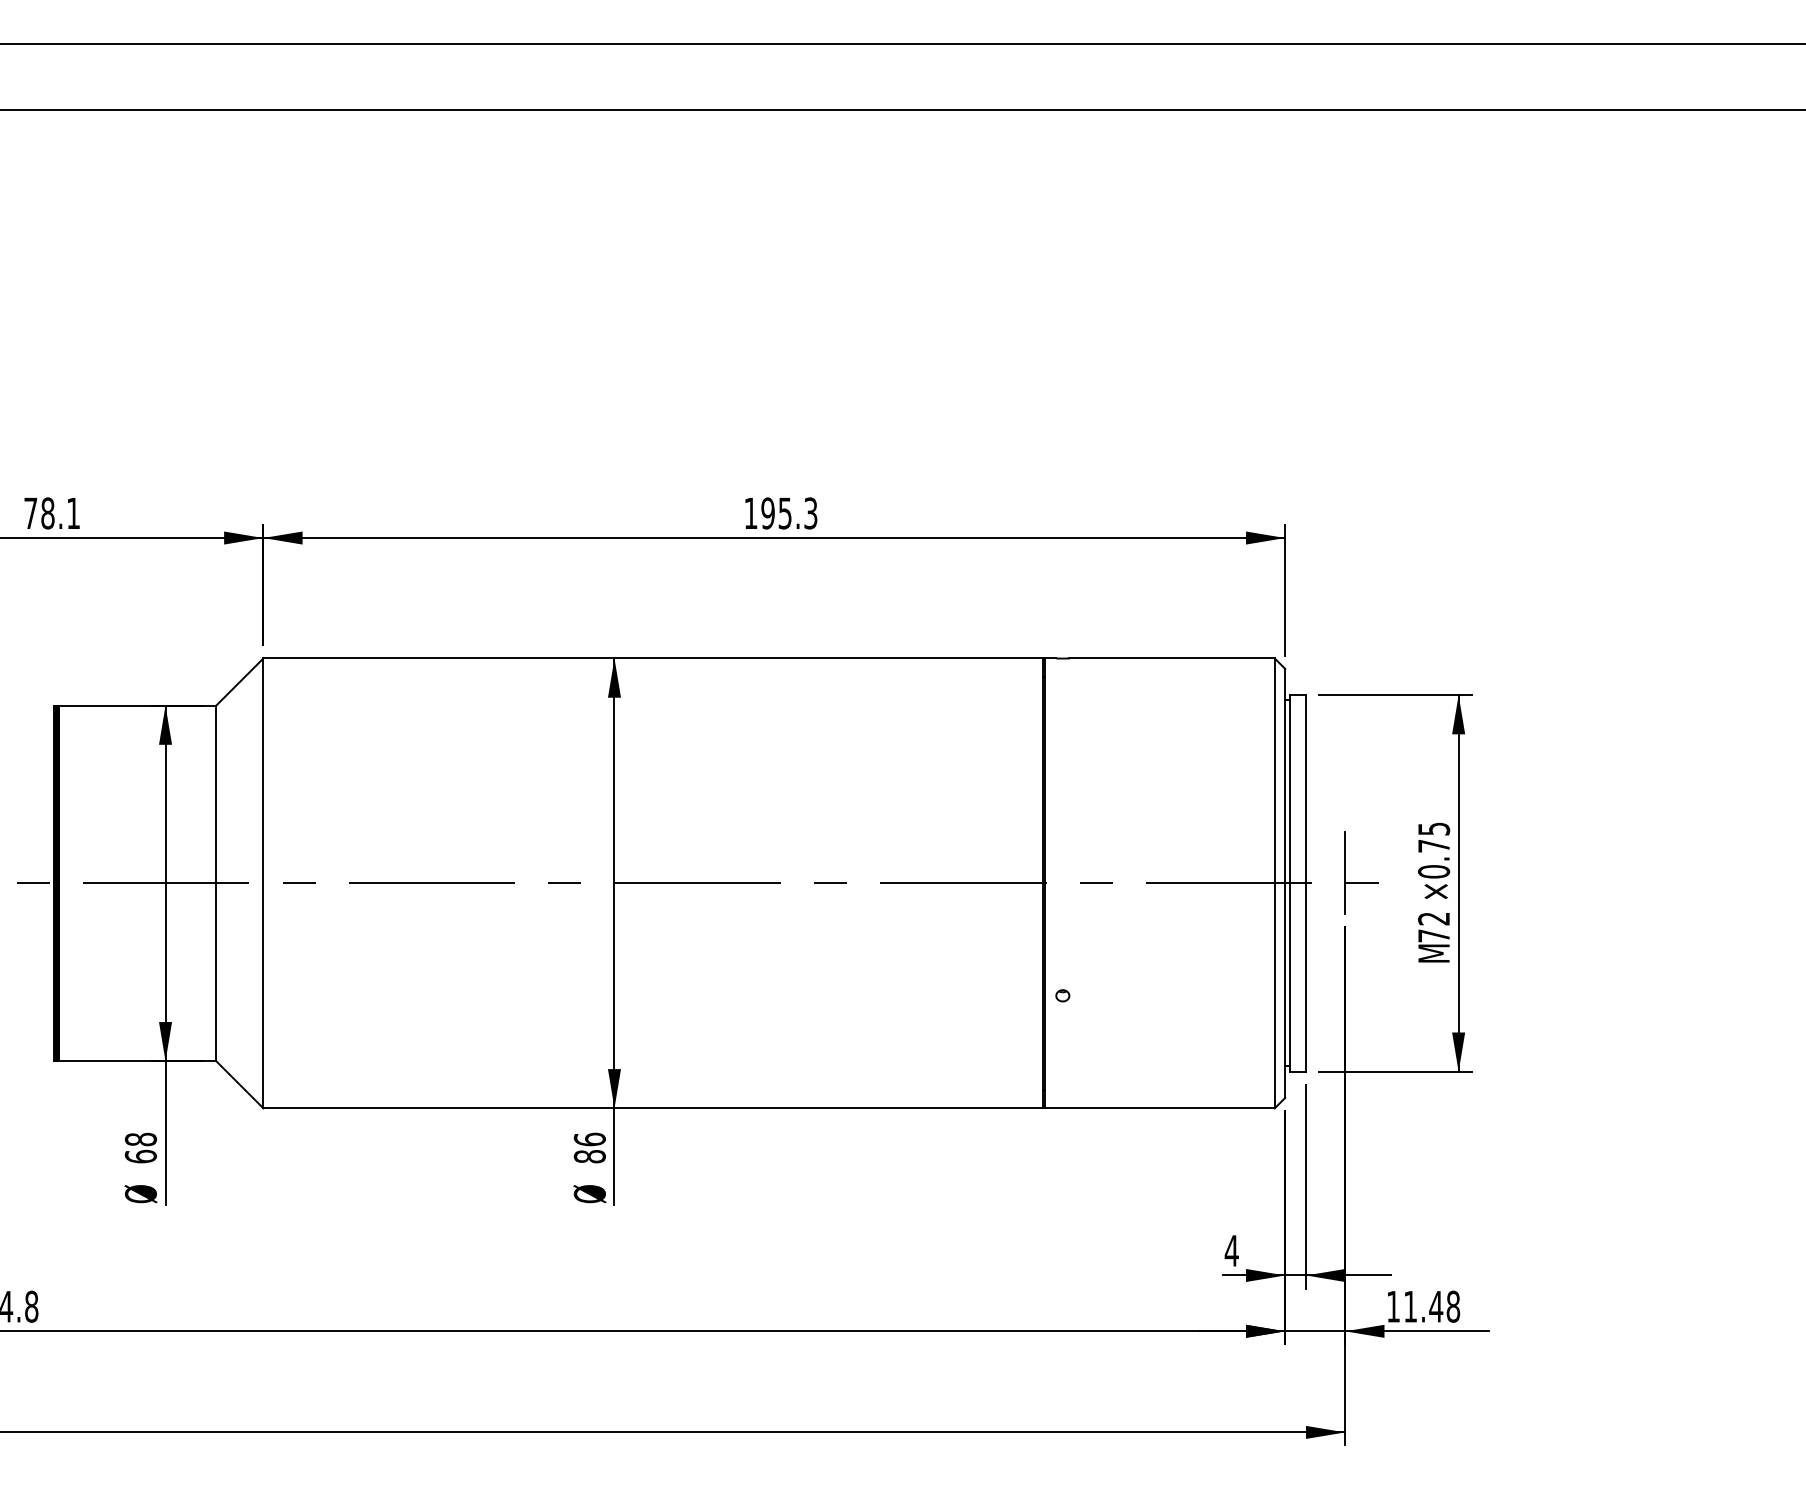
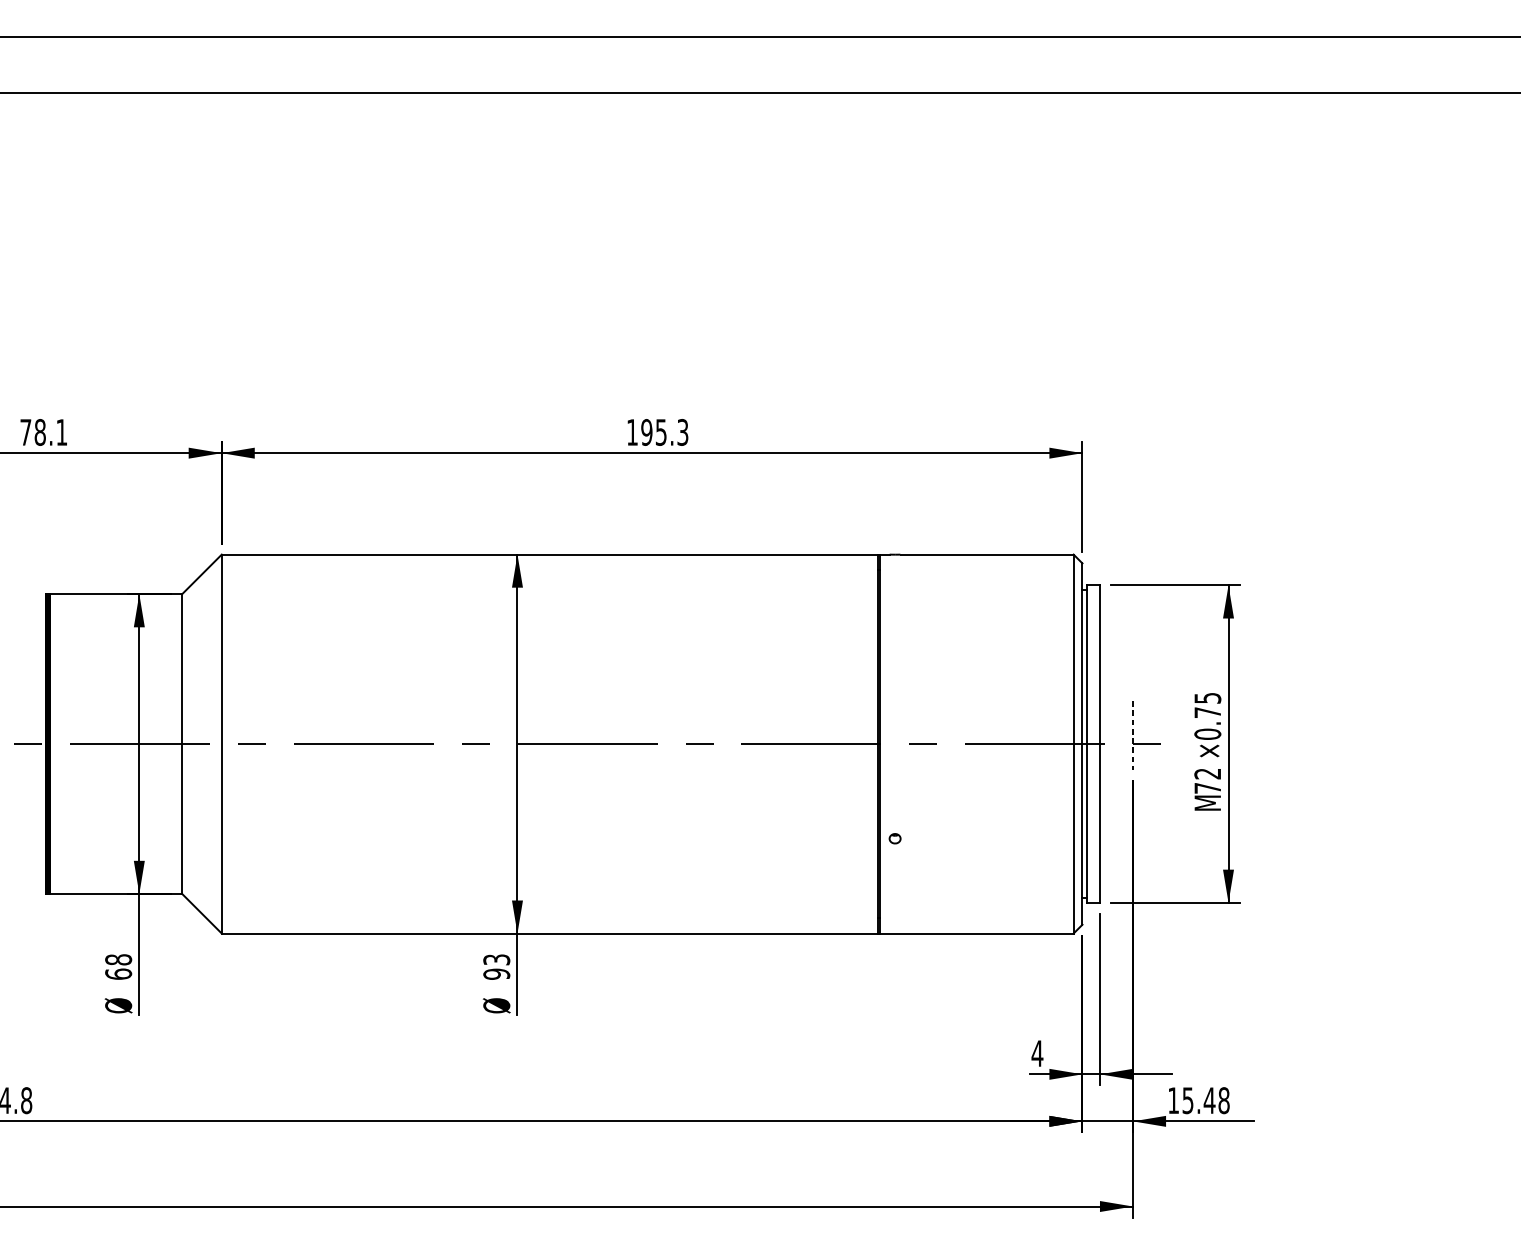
line: (1345, 872) -> (1133, 734), solid -> dashed
text: (589, 1147) -> (496, 966), 86 -> 93
text: (1410, 1306) -> (1187, 1100), 11.48 -> 15.48

